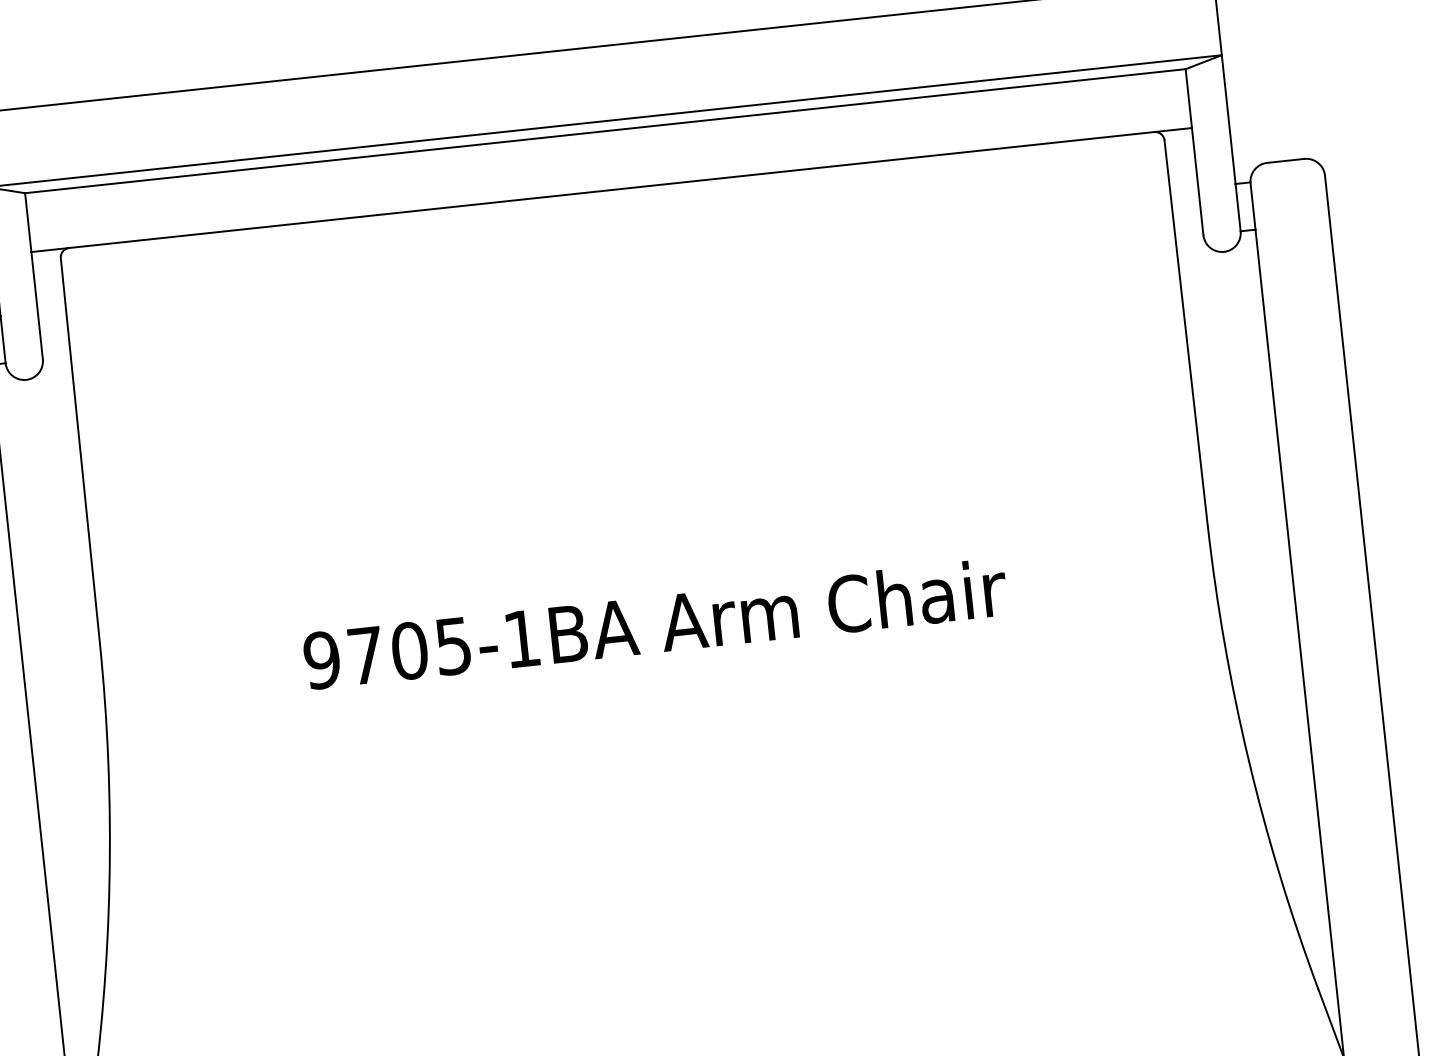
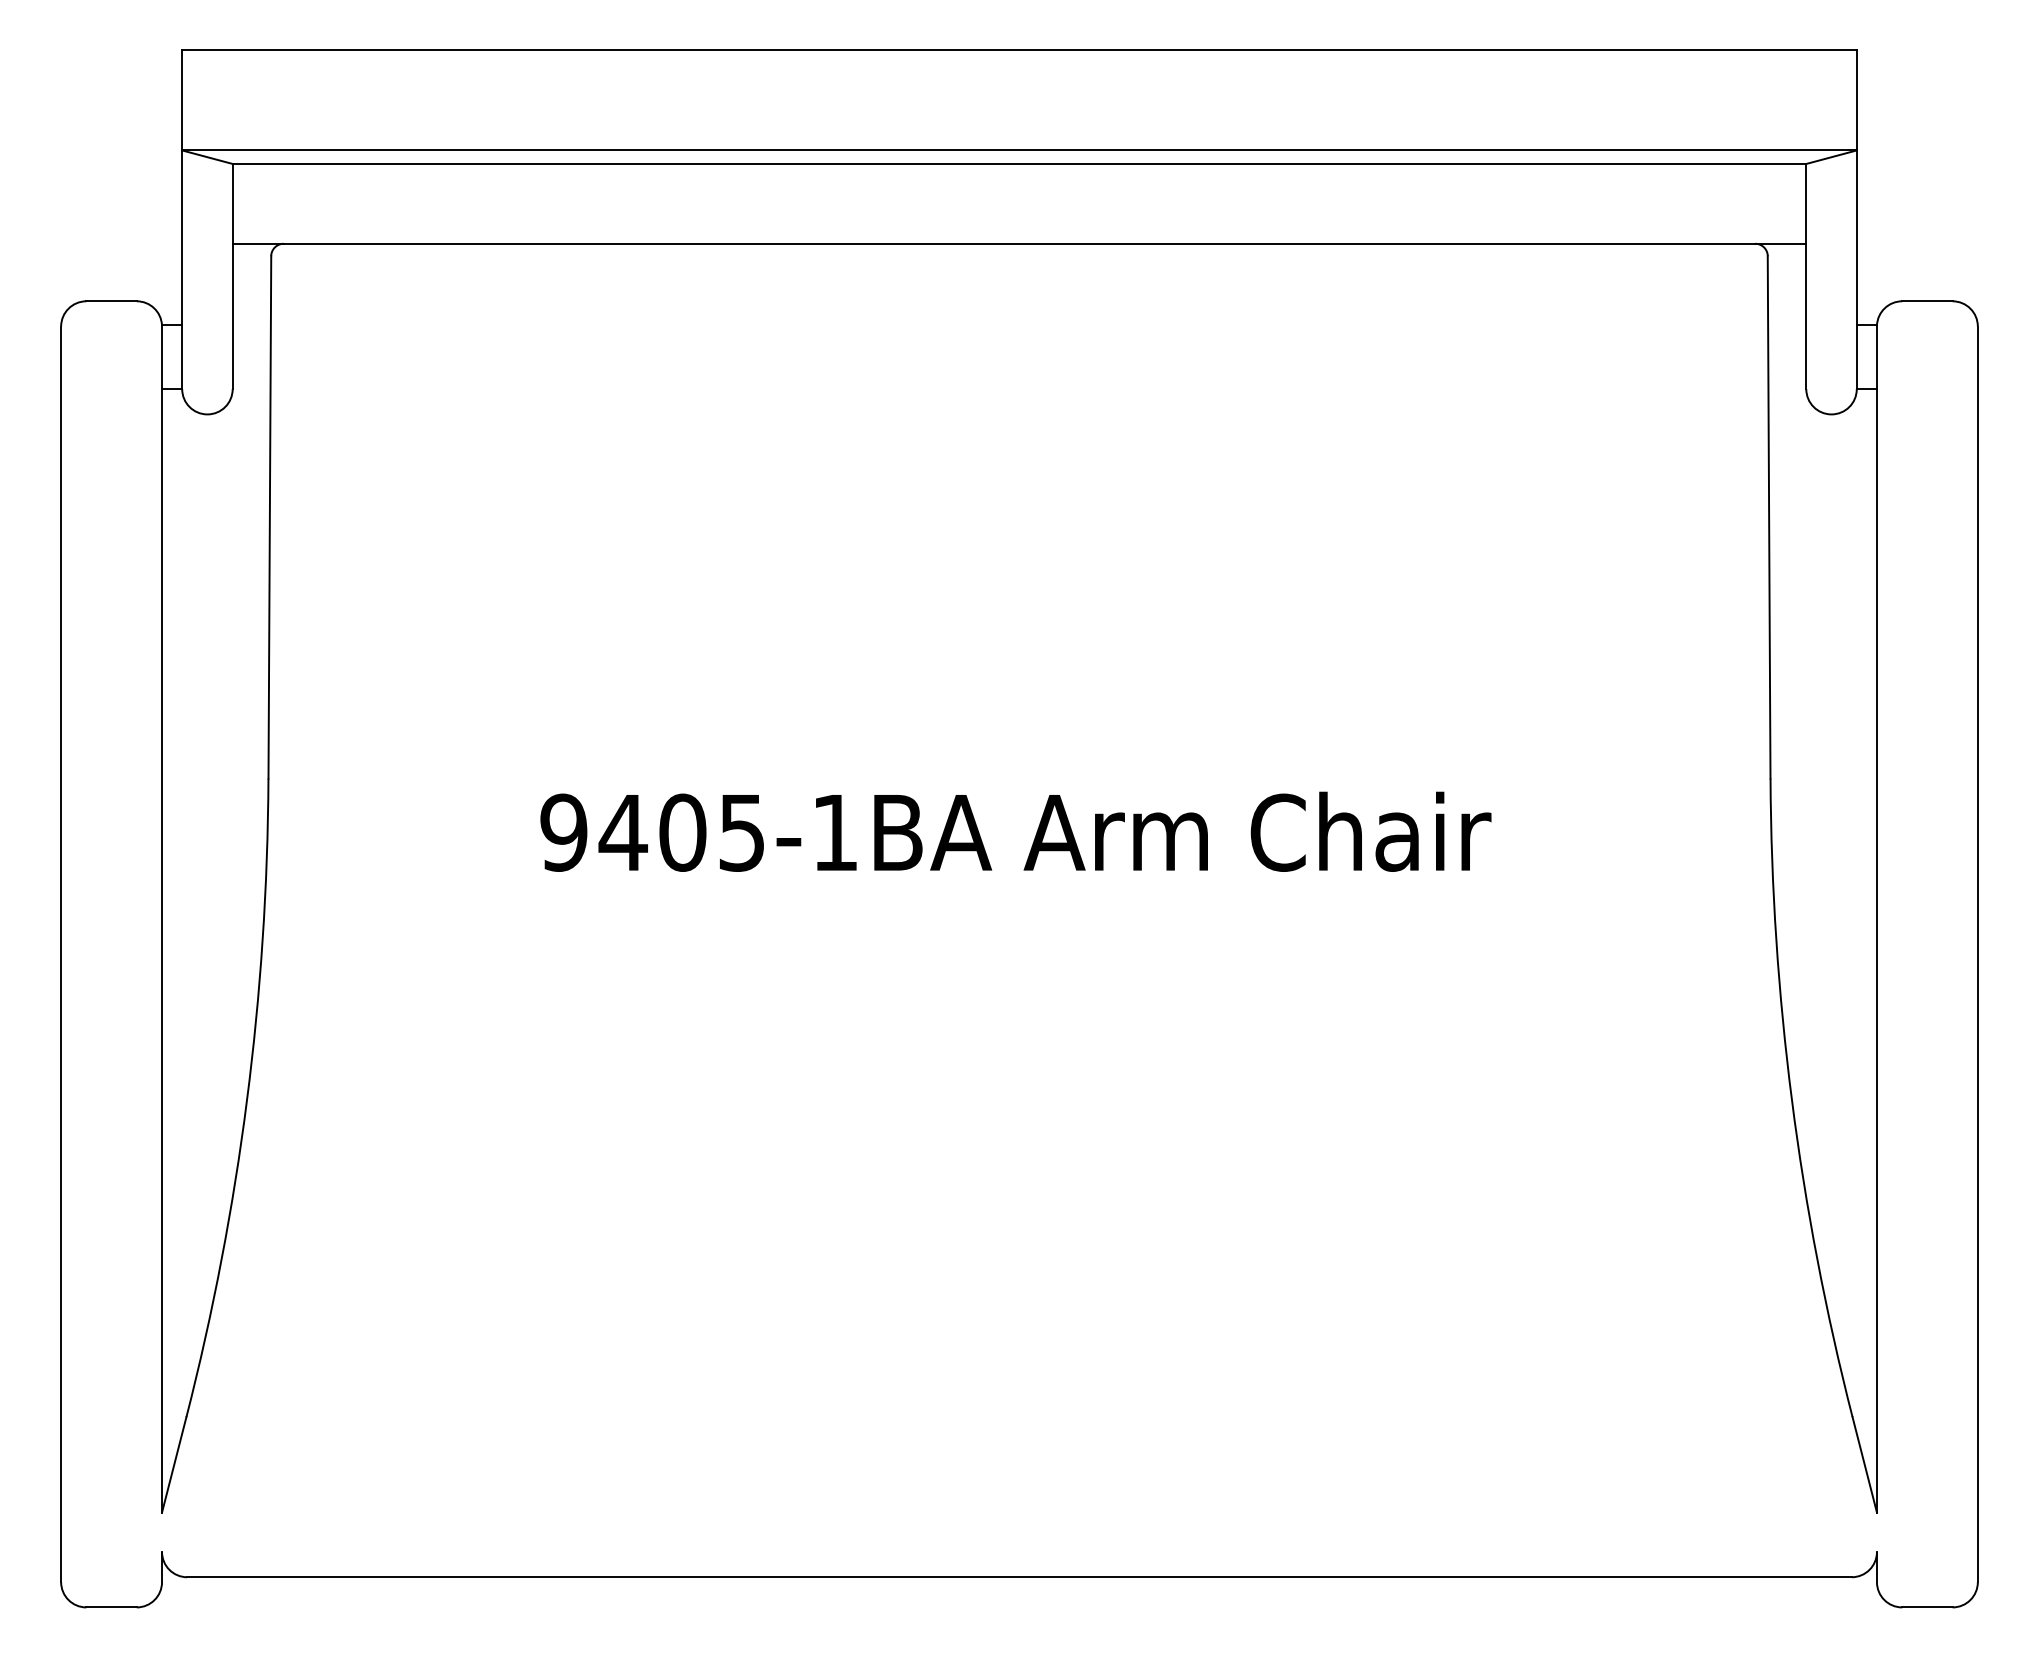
text: (365, 655) -> (622, 832), 9705-1BA -> 9405-1BA

